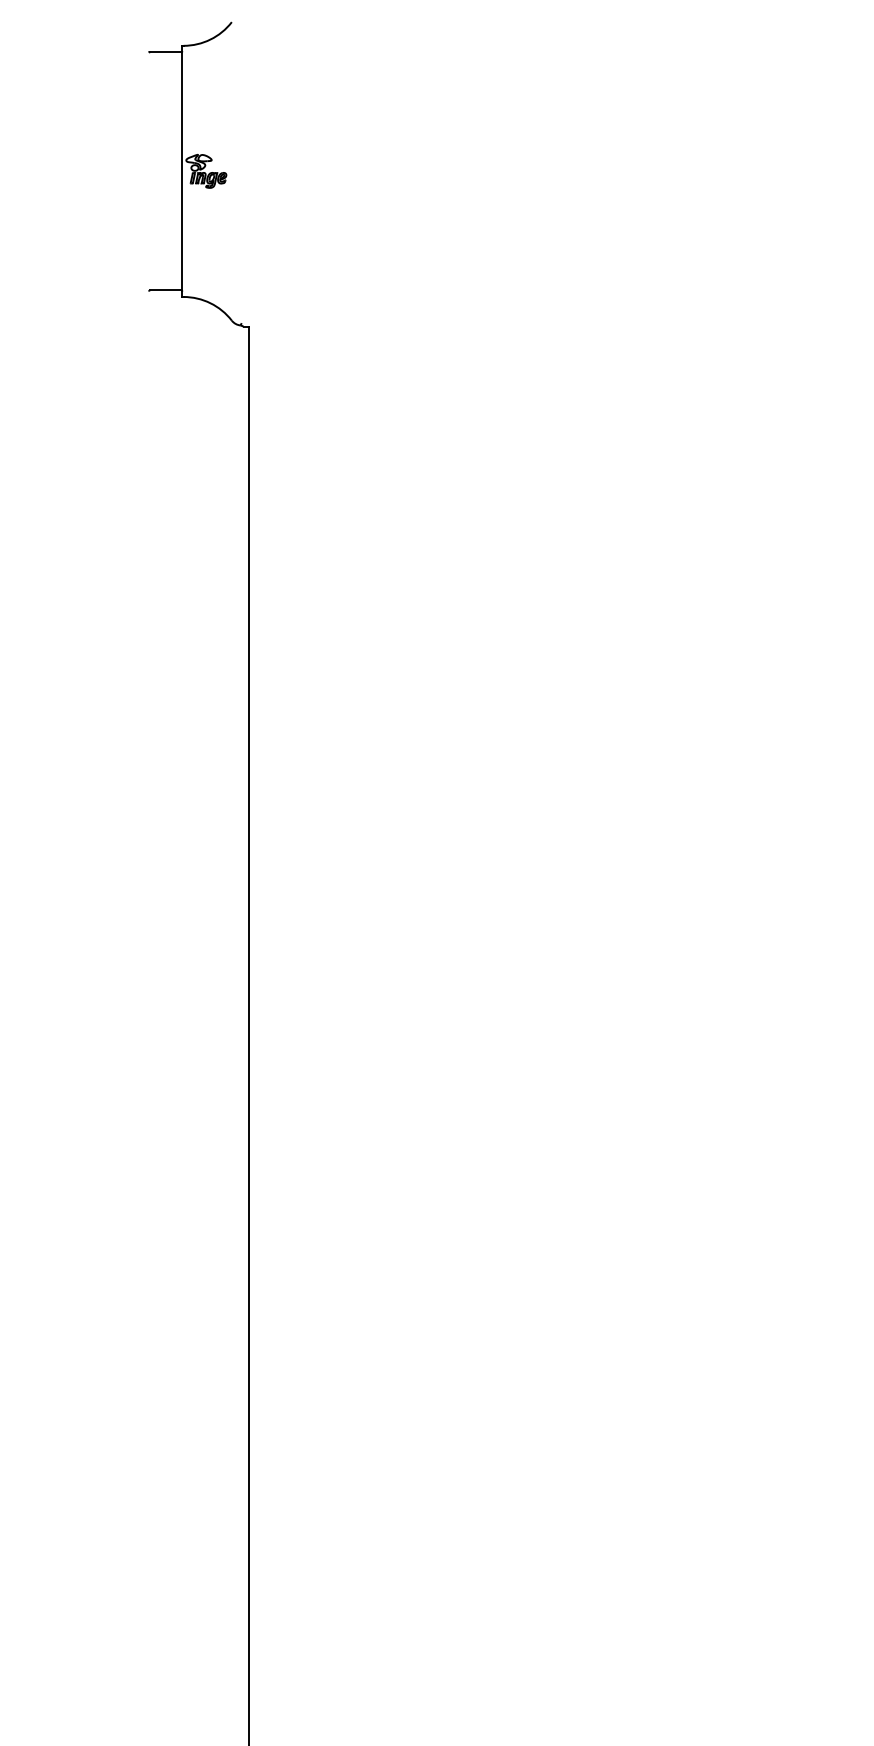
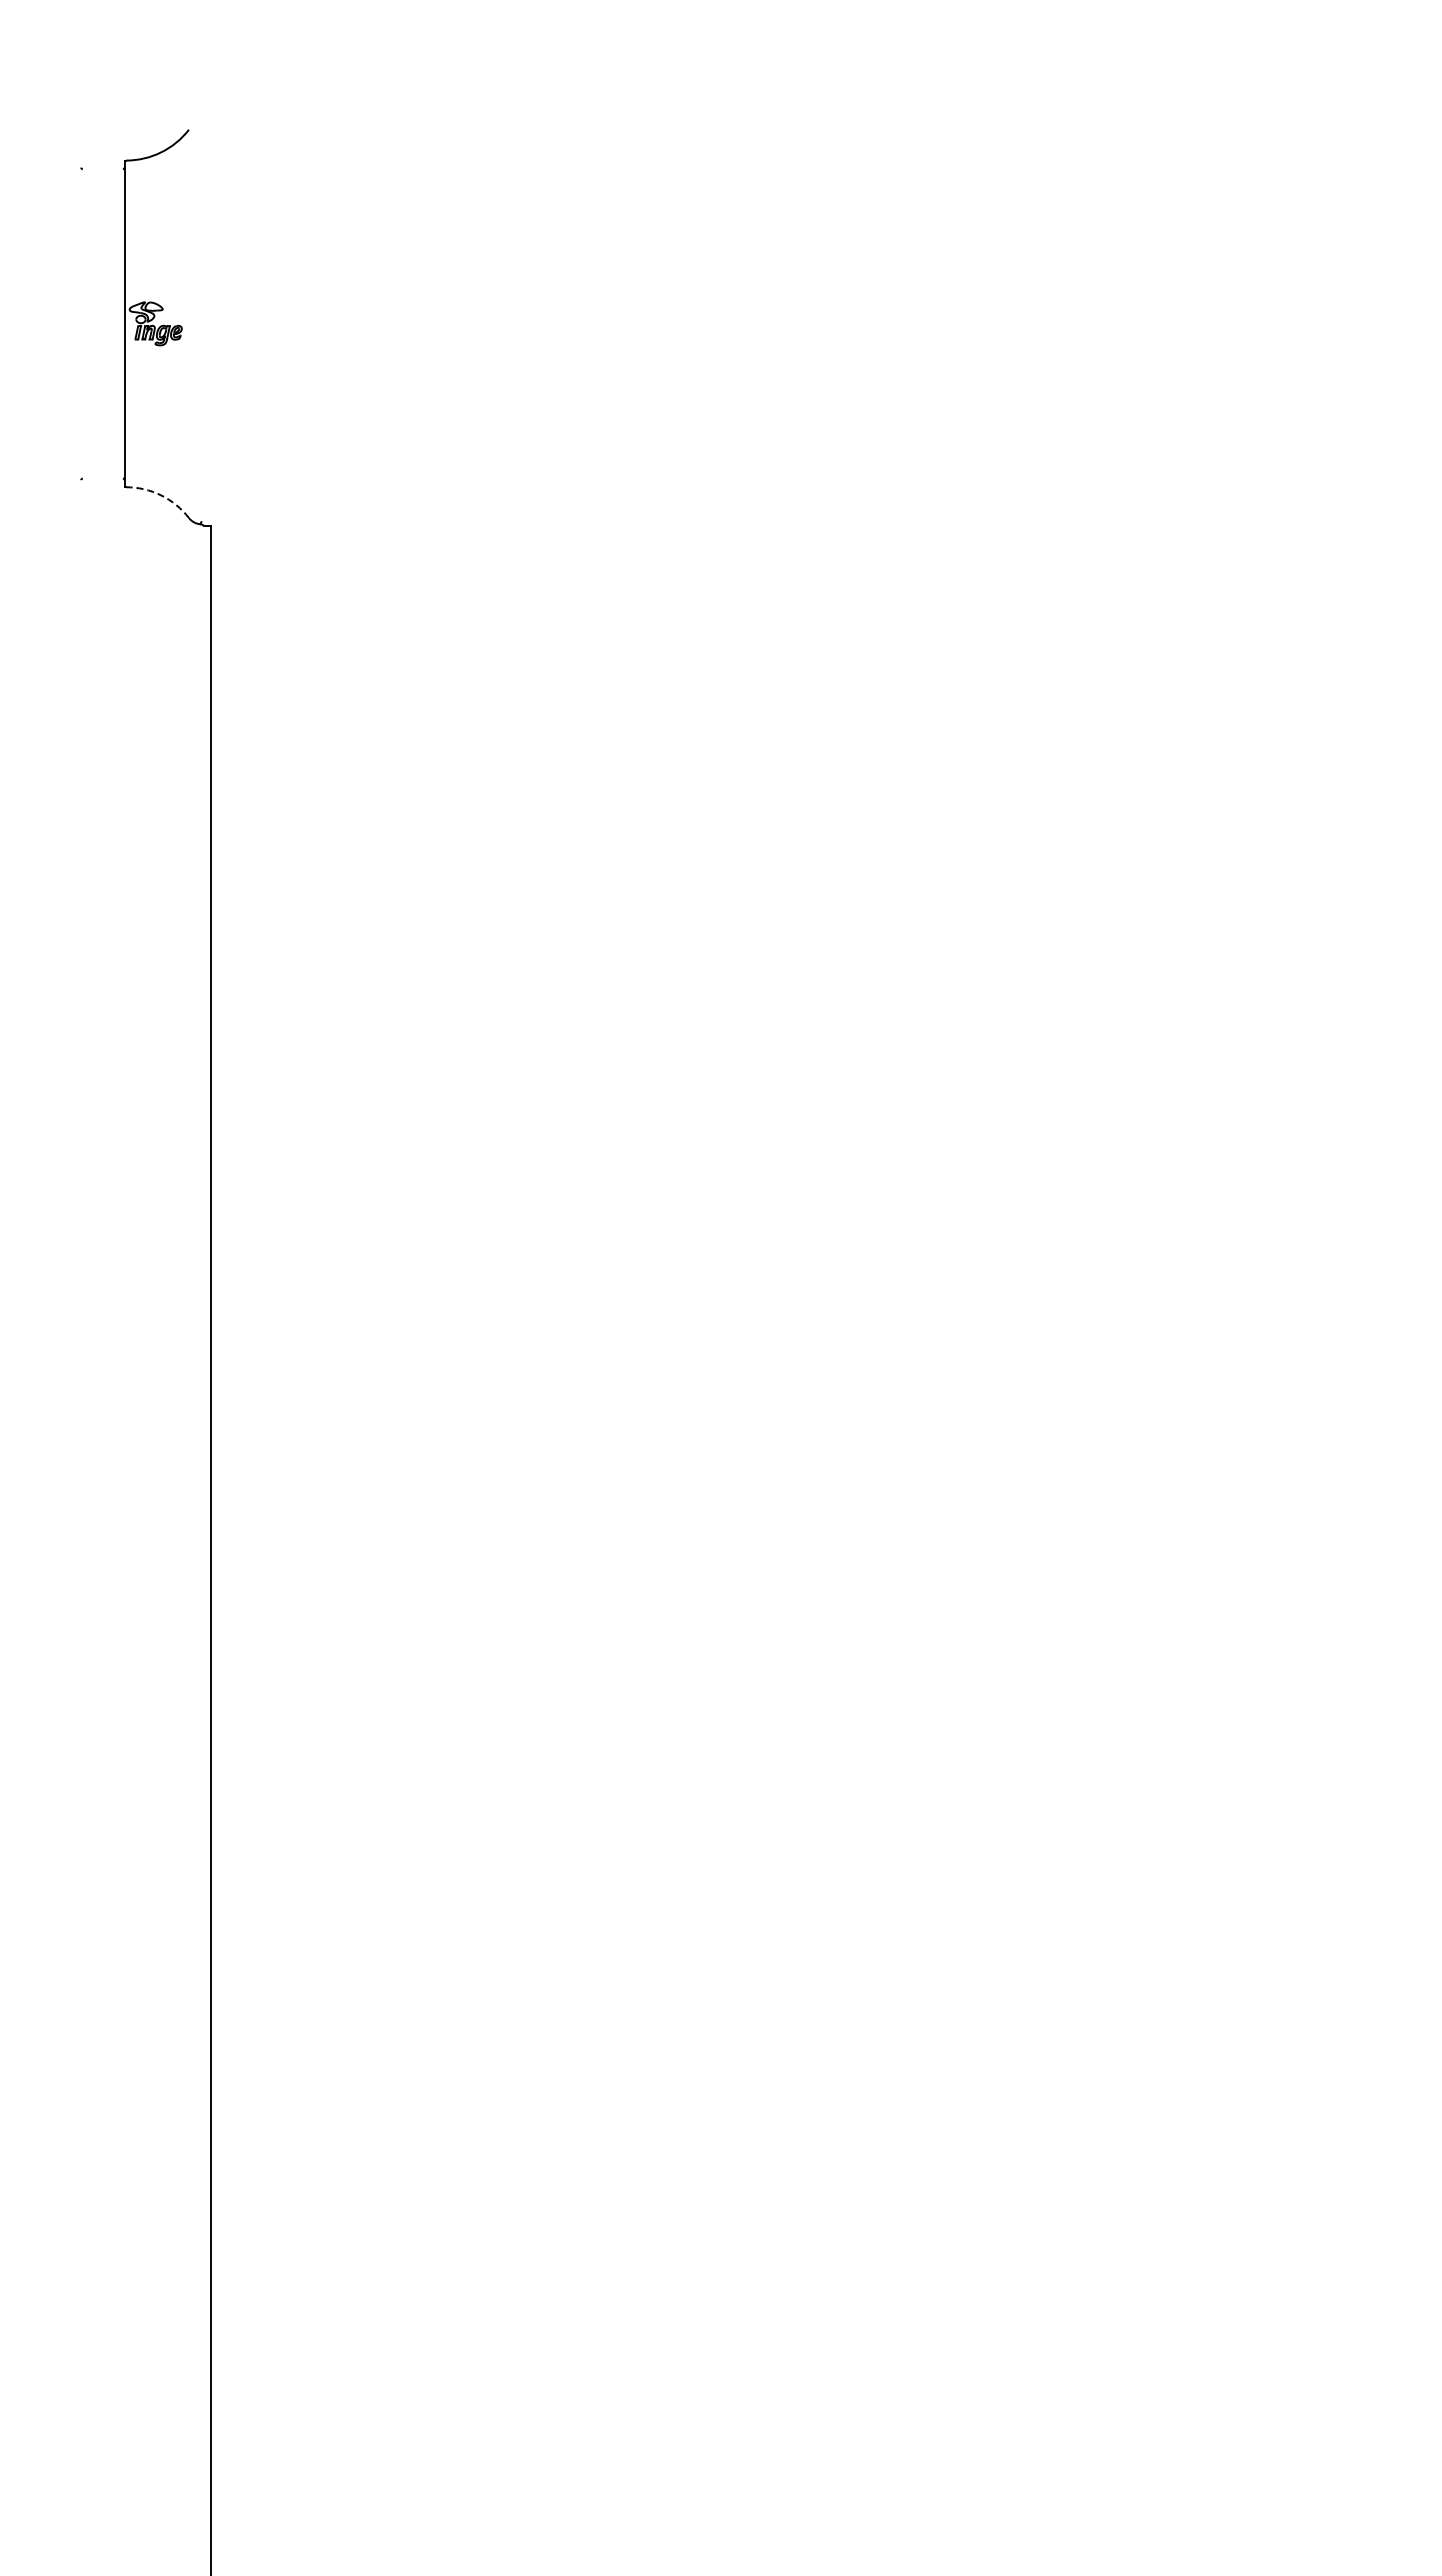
line: (165, 52) -> (102, 169), removed
line: (165, 290) -> (102, 478), removed
arc: (210, 303) -> (161, 495), solid -> dashed

